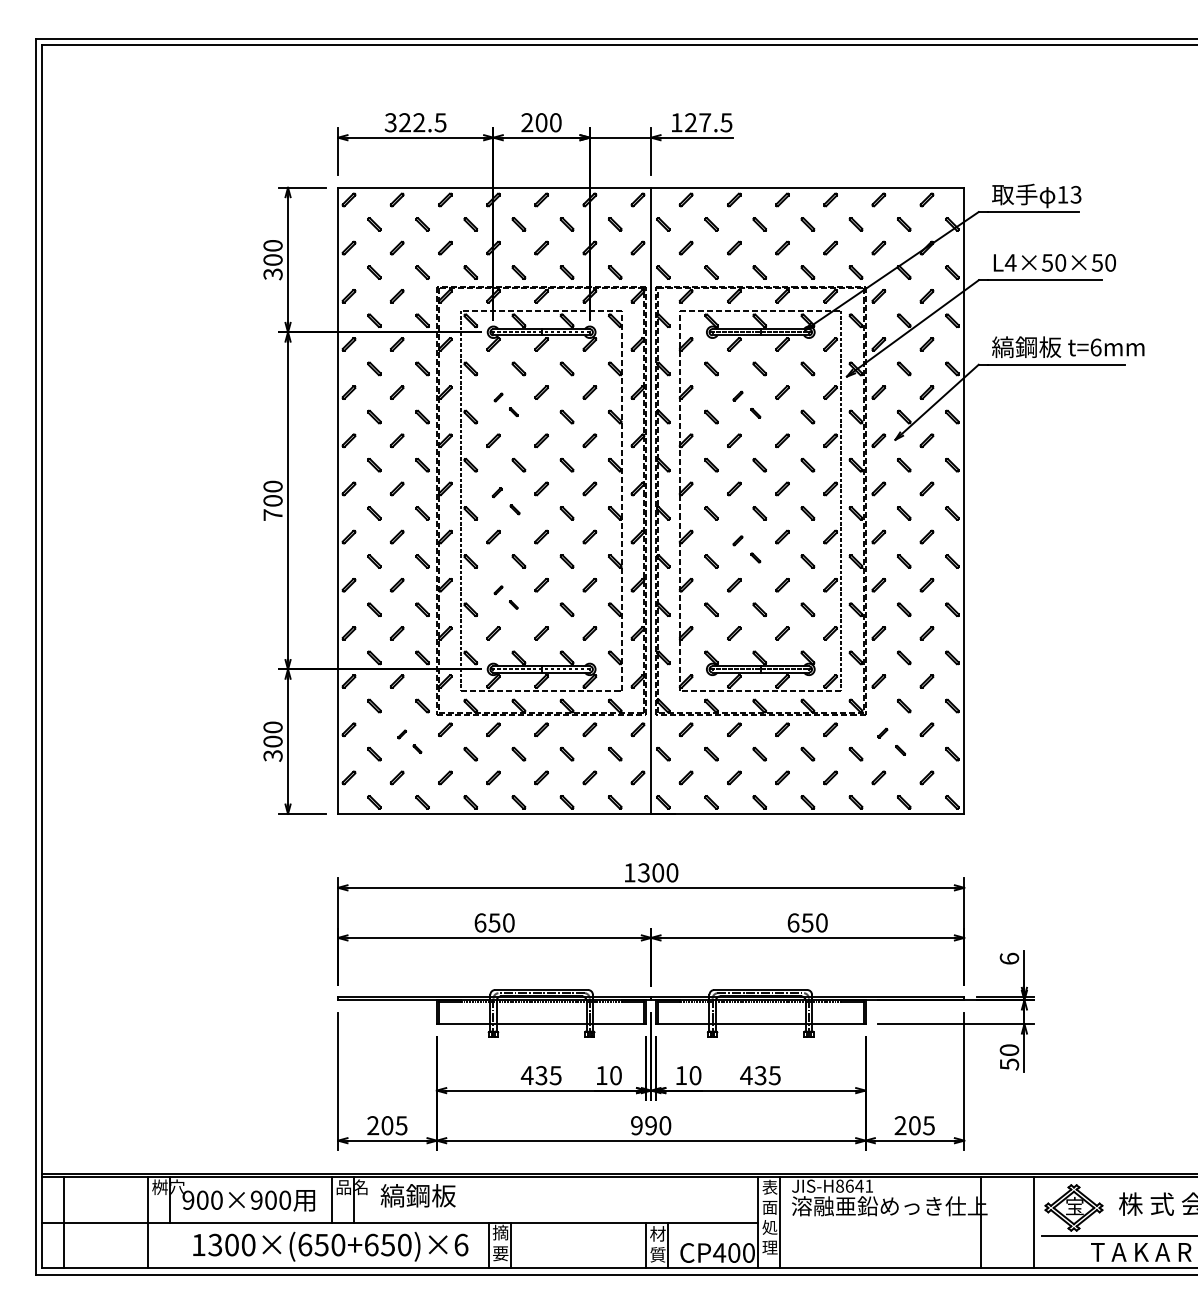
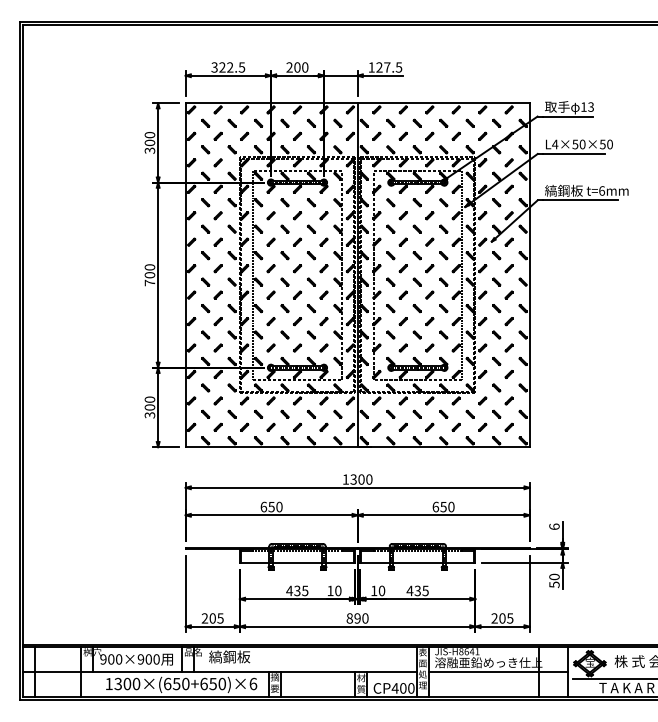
part: (505, 404) -> (277, 222), size x1.67
part: (745, 404) -> (409, 222), size x1.43
part: (505, 501) -> (277, 275), size x1.43
part: (745, 548) -> (409, 301), size x1.43
part: (505, 597) -> (277, 328), size x1.67
part: (408, 741) -> (224, 407), size x1.67
part: (891, 741) -> (489, 407), size x1.43
text: (636, 1125) -> (349, 618), 990 -> 890
line: (905, 1222) -> (497, 671), added

